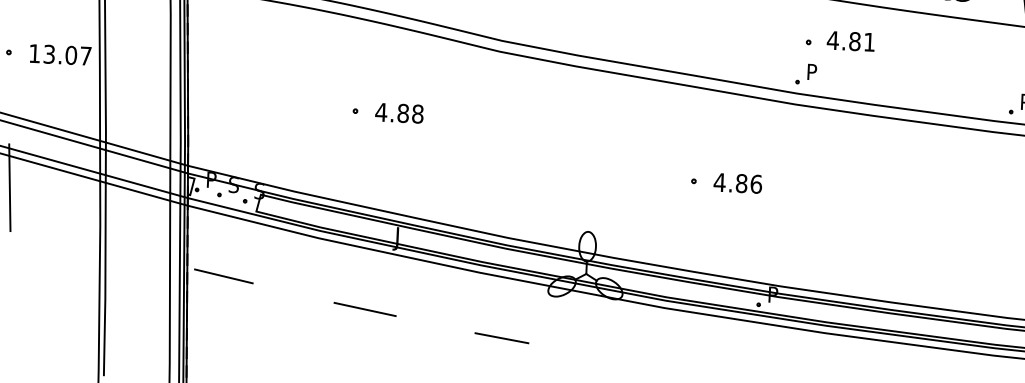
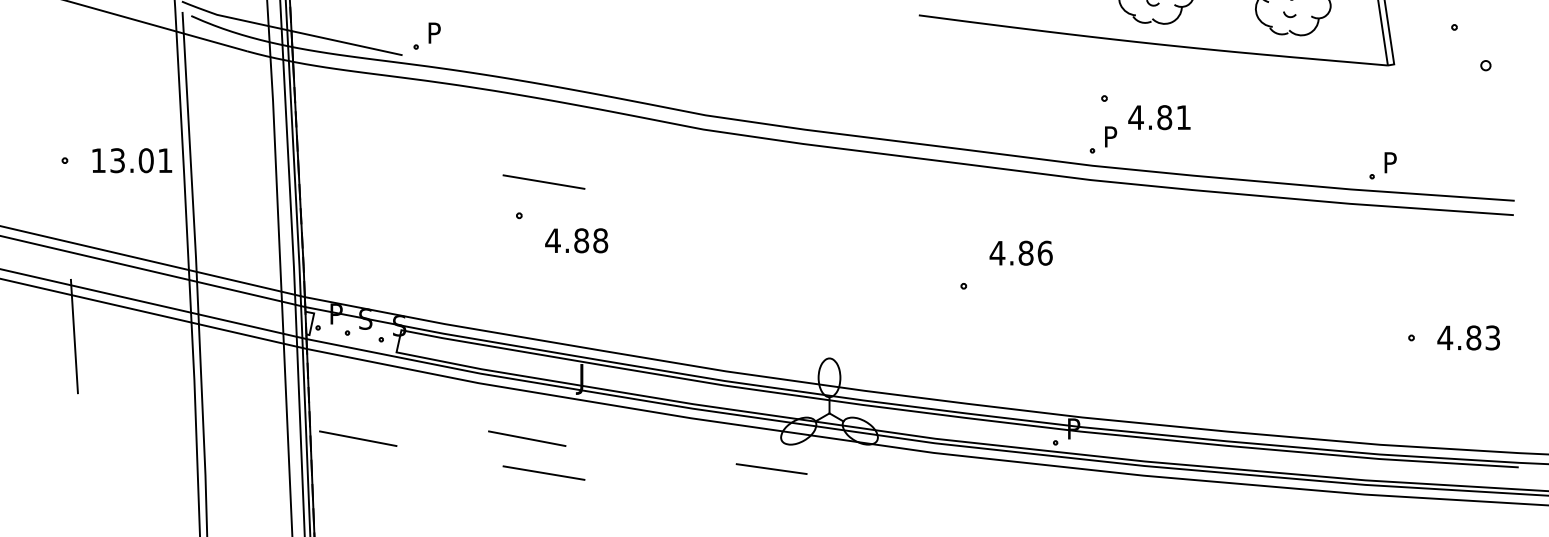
text: (851, 41) -> (1159, 117), moved
text: (86, 55) -> (165, 160), 13.07 -> 13.01
line: (375, 85) -> (543, 181), added
text: (399, 113) -> (576, 240), moved
text: (737, 182) -> (1020, 252), moved
line: (353, 282) -> (527, 438), added
line: (501, 337) -> (771, 468), moved

